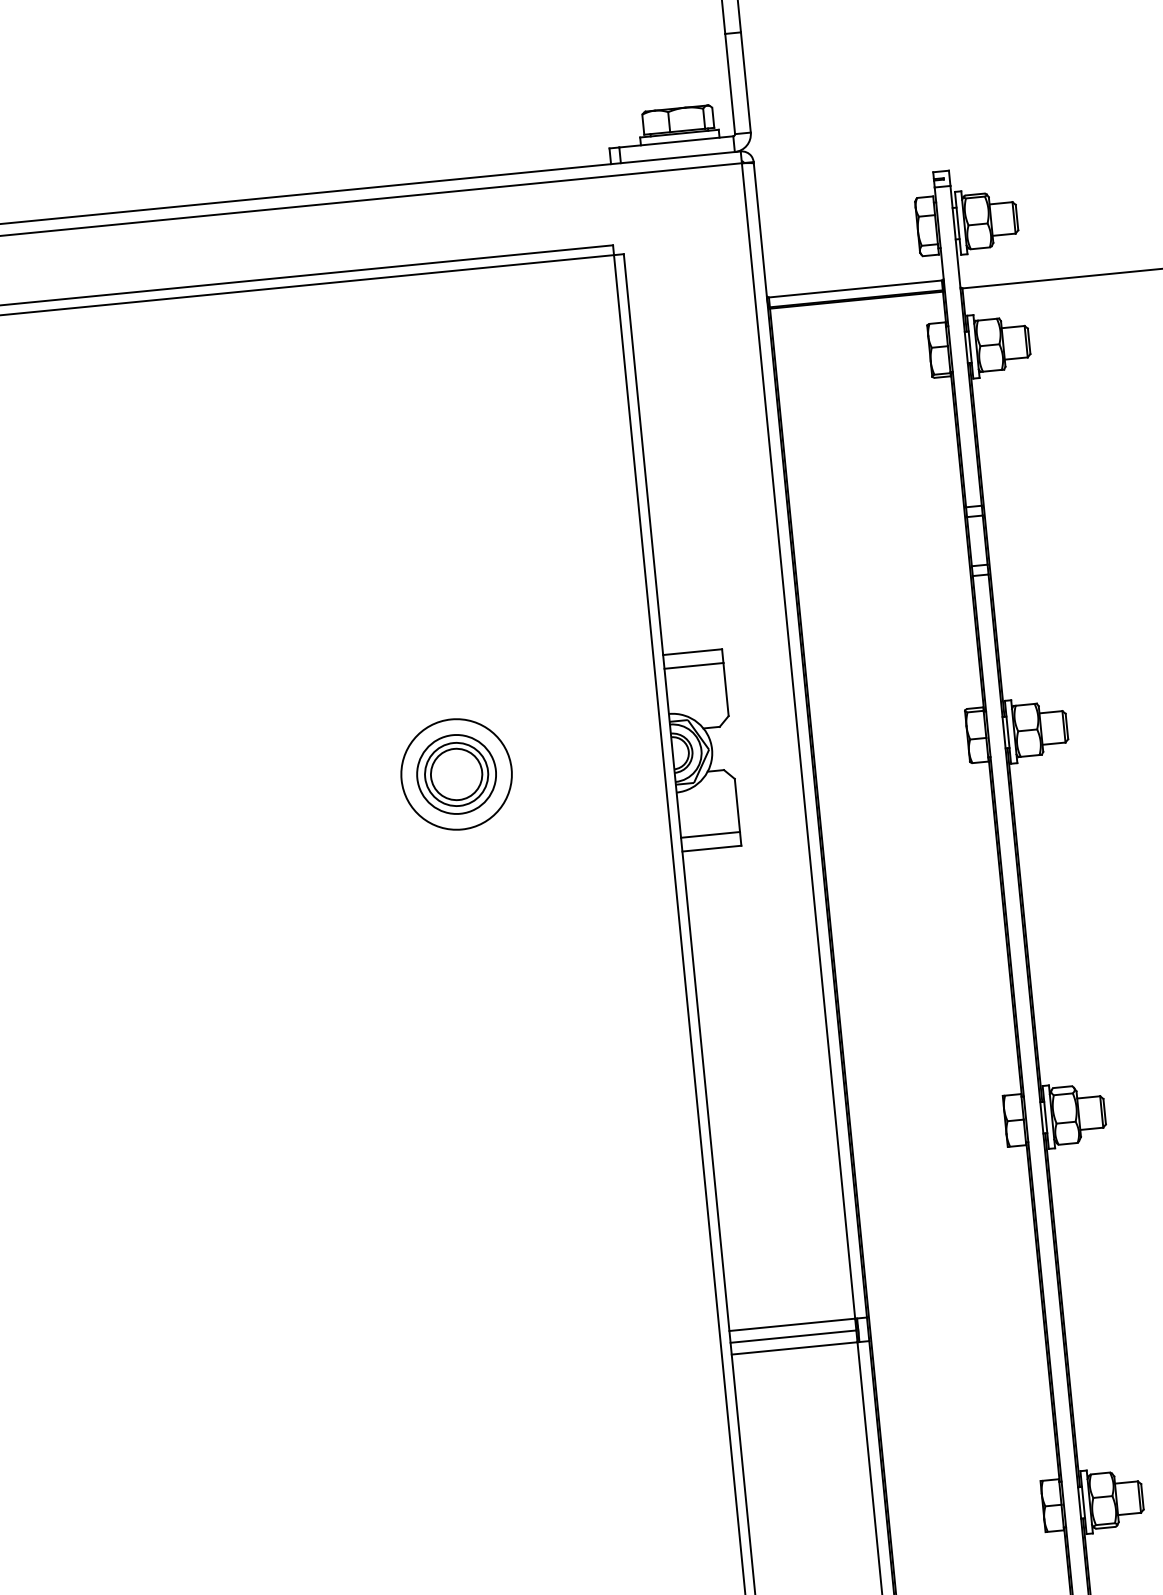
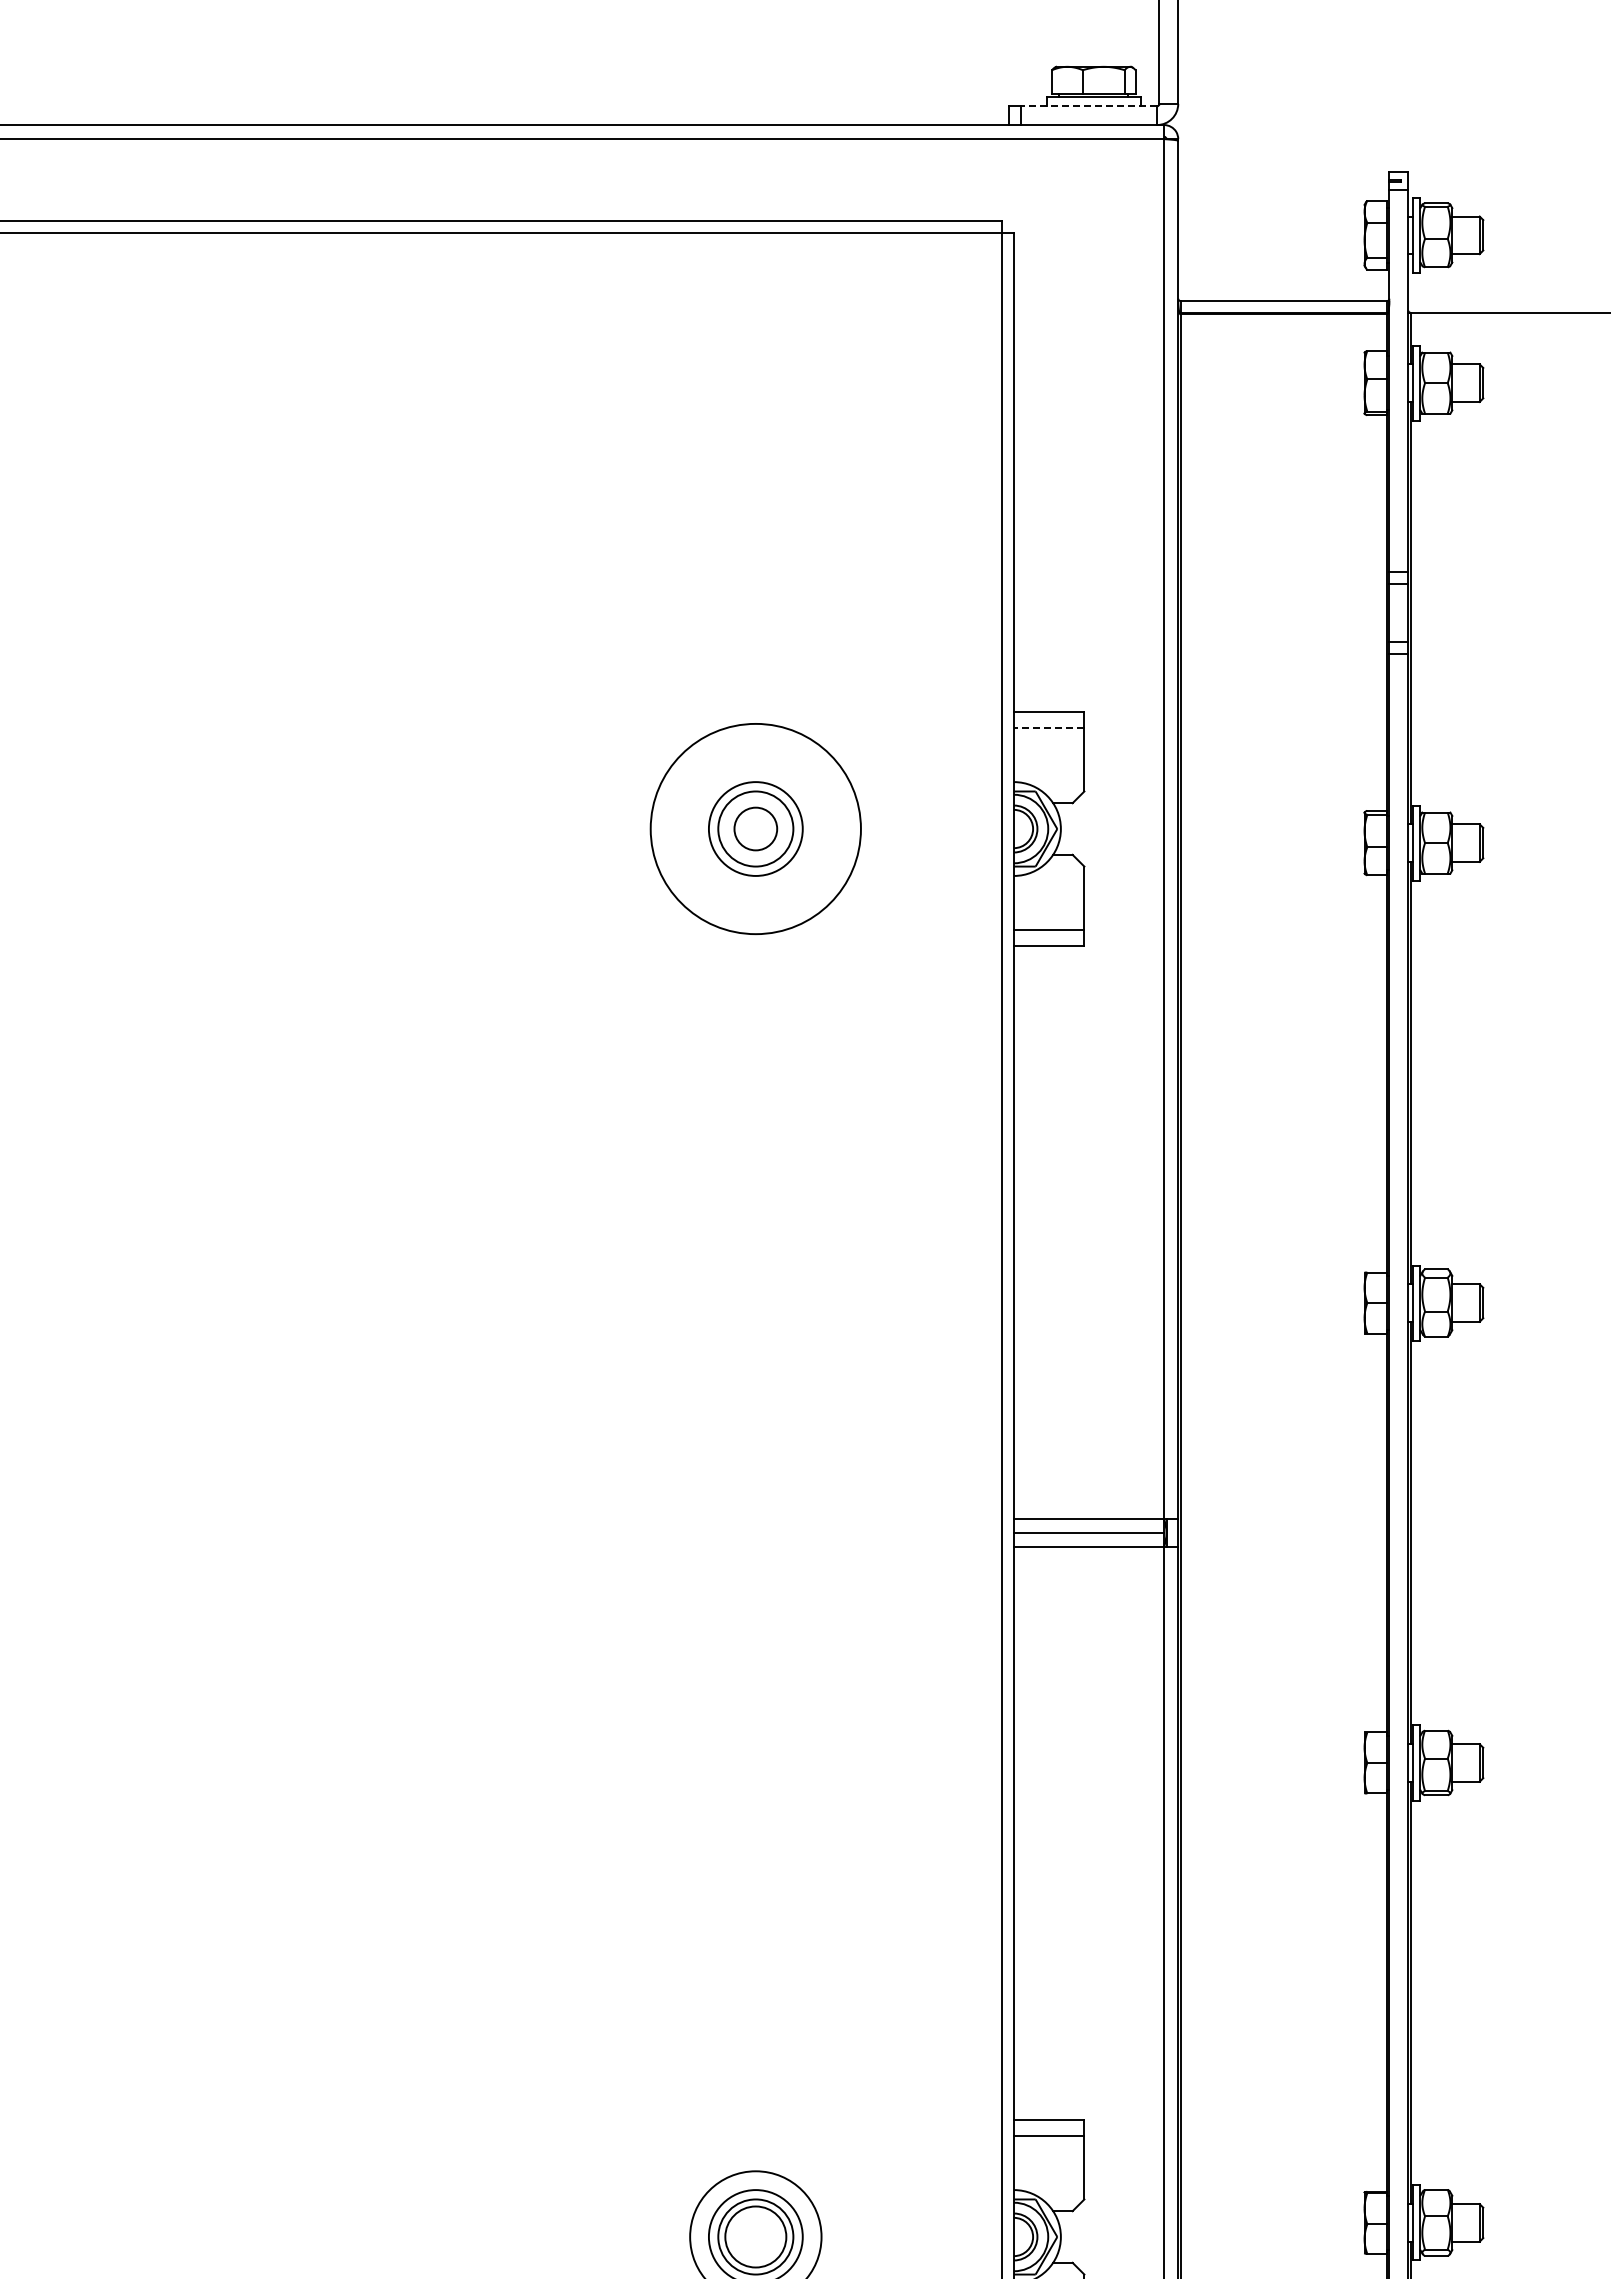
line: (675, 142) -> (1088, 106), solid -> dashed
line: (693, 666) -> (1048, 728), solid -> dashed
circle: (456, 774) -> (755, 828), size x0.7
circle: (456, 774) -> (755, 828), size x1.6

